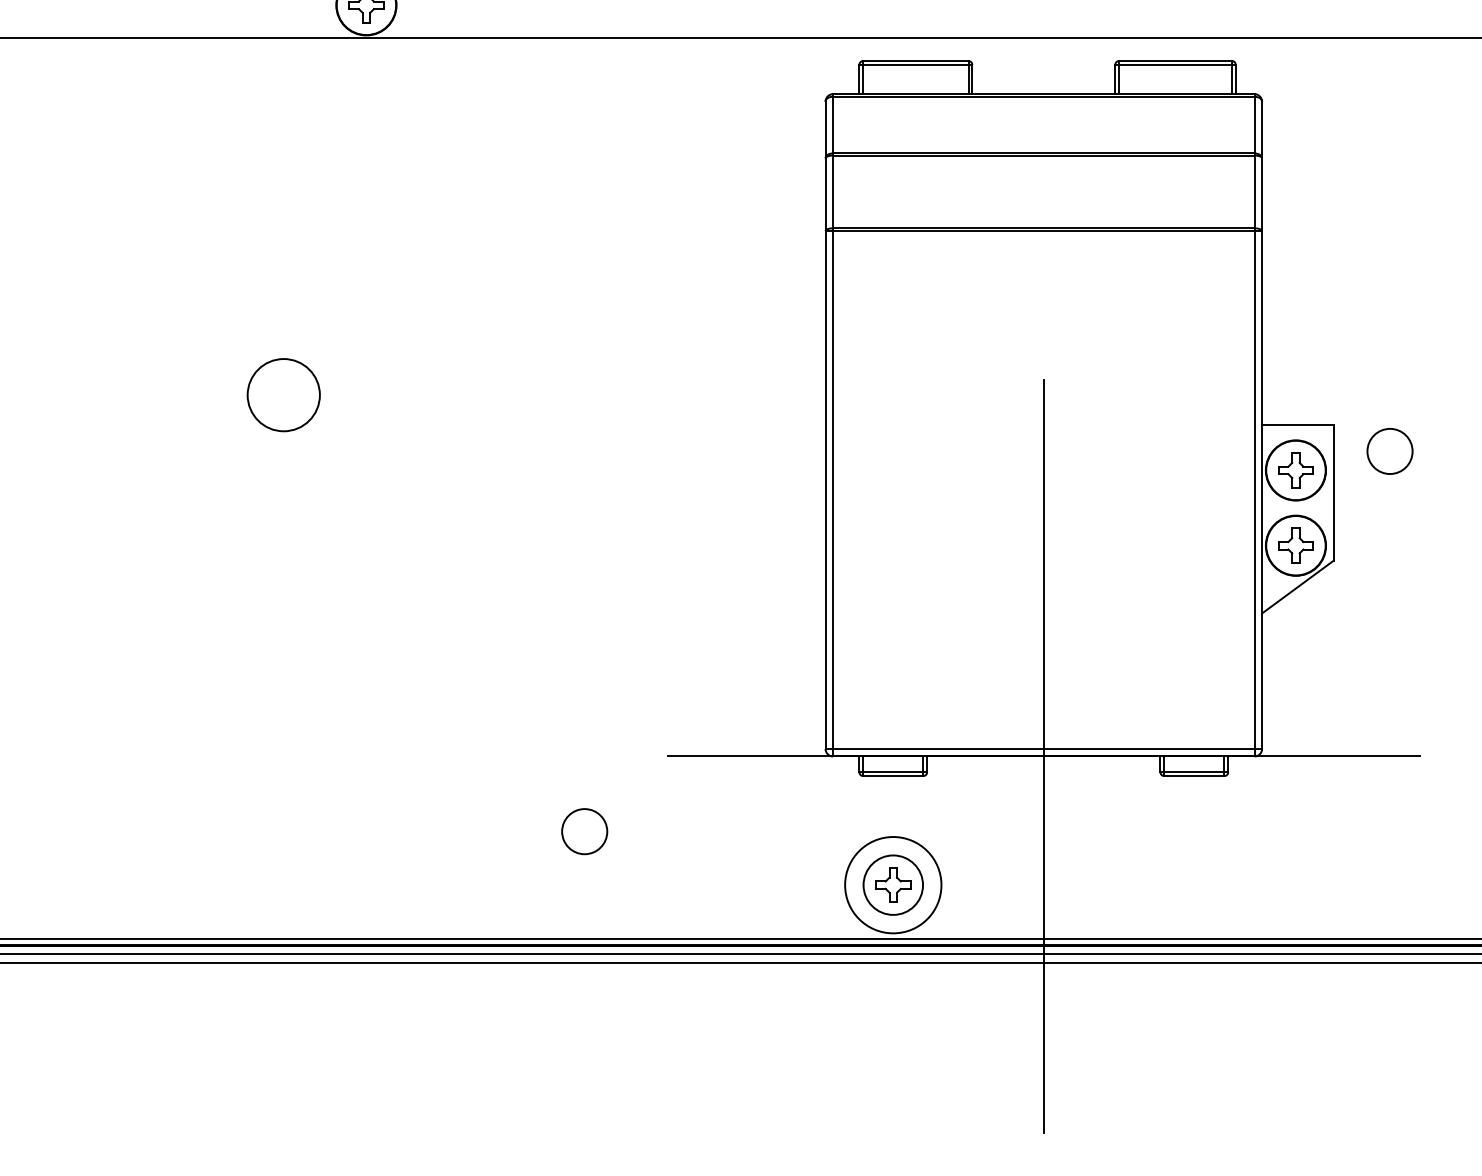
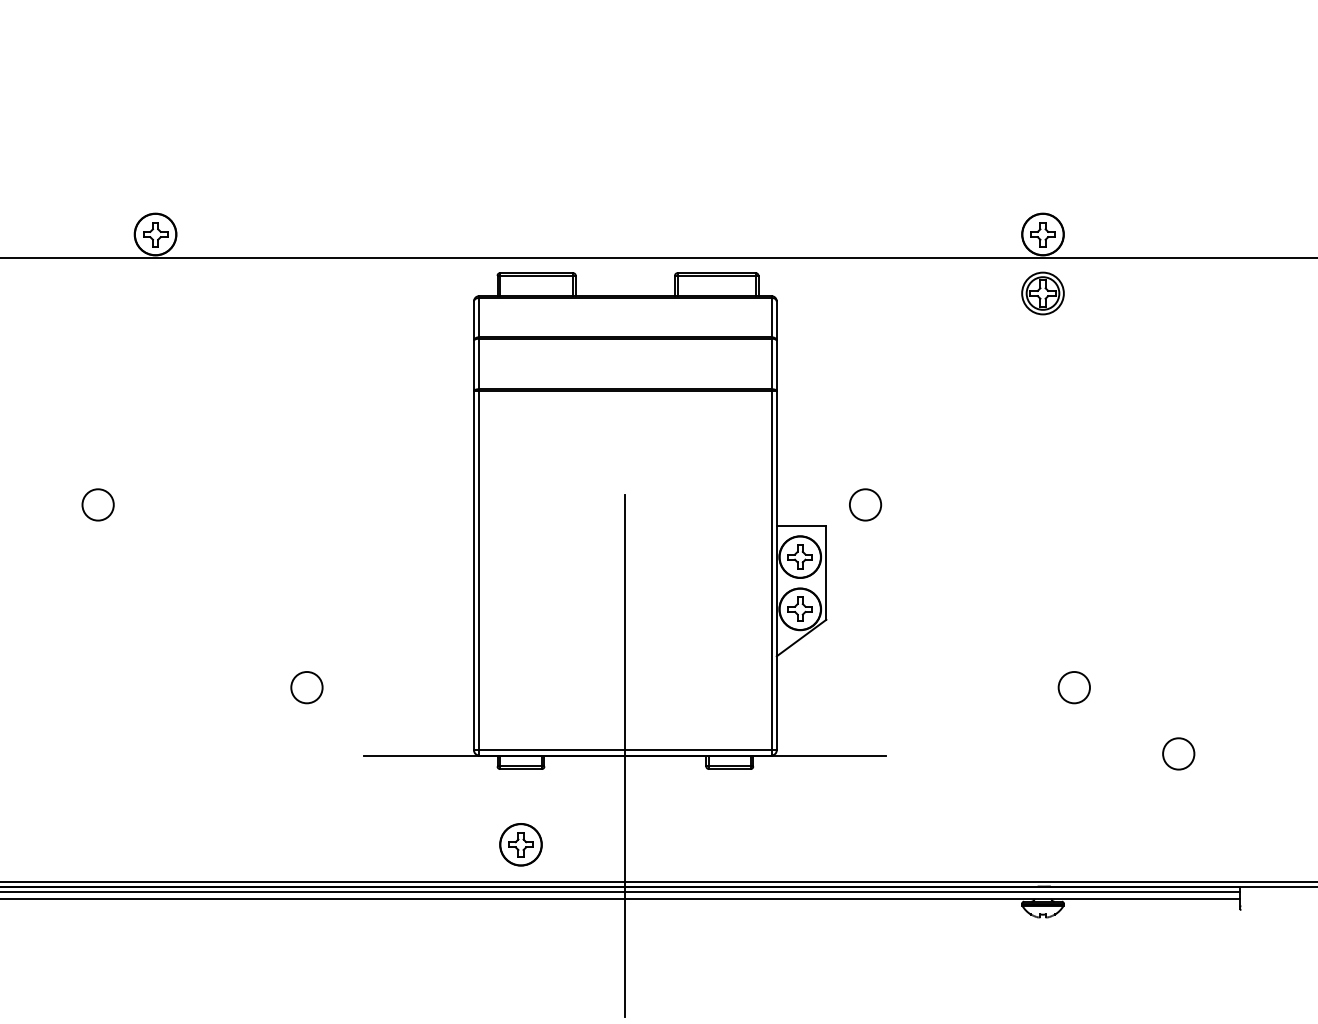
circle: (282, 394) -> (97, 504), size x0.62
circle: (1389, 450) -> (865, 504), moved
circle: (584, 831) -> (306, 687), moved
circle: (892, 884) -> (520, 844), size x0.62

